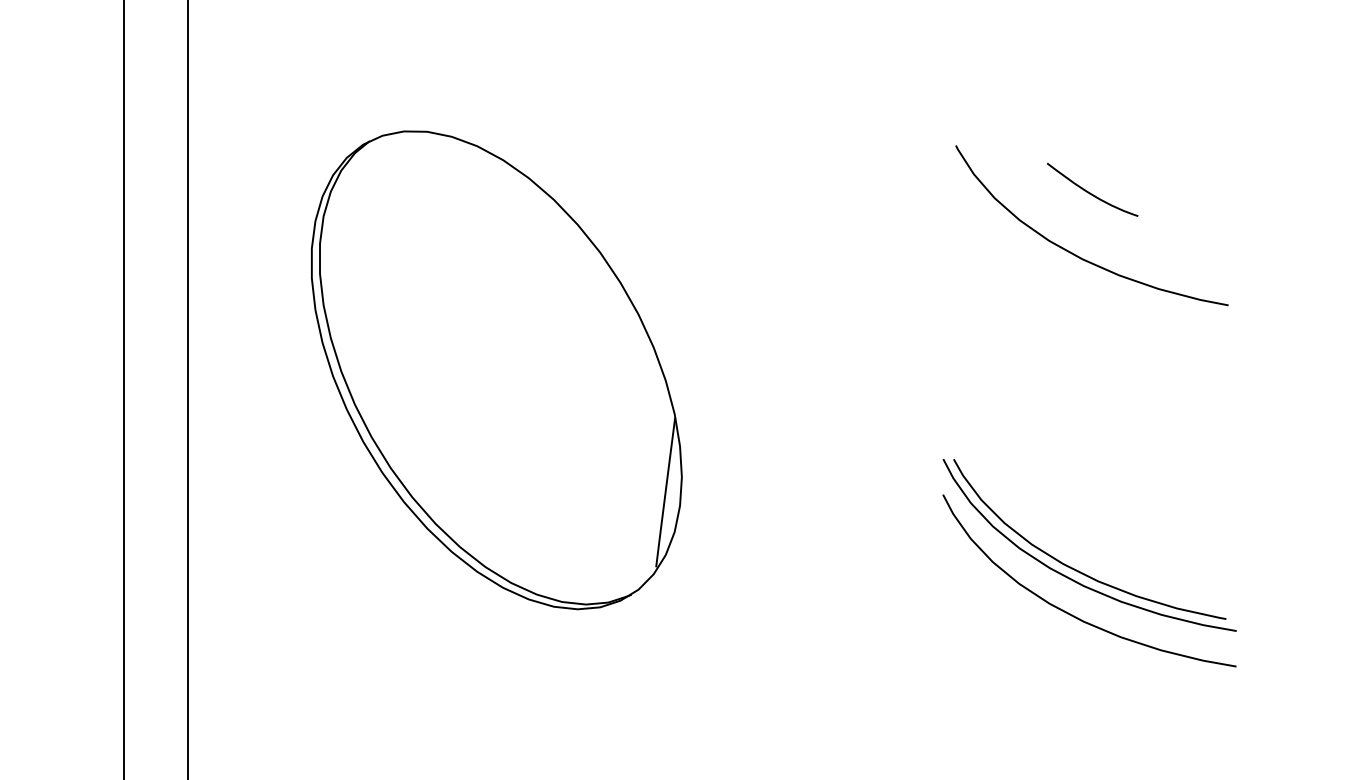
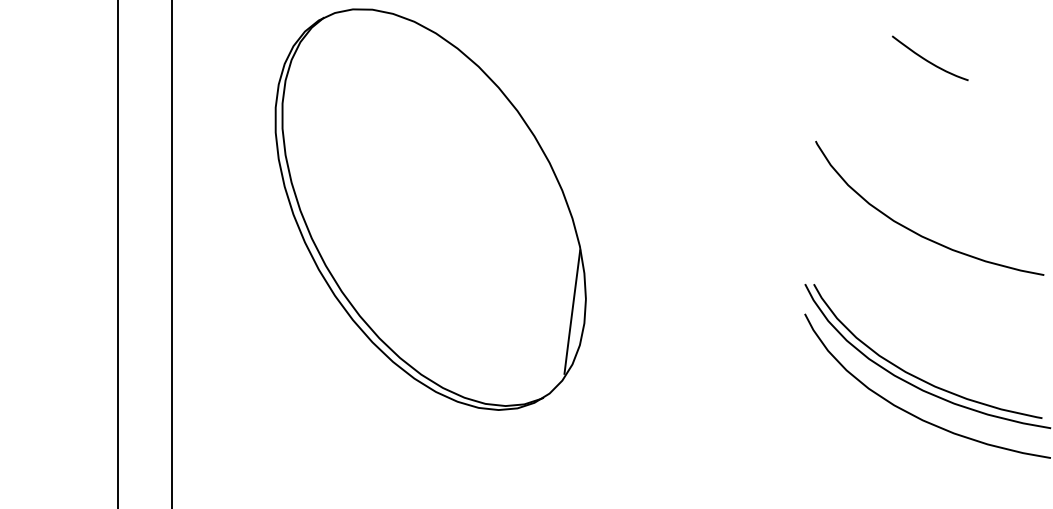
curve: (1076, 254) -> (916, 232), moved

